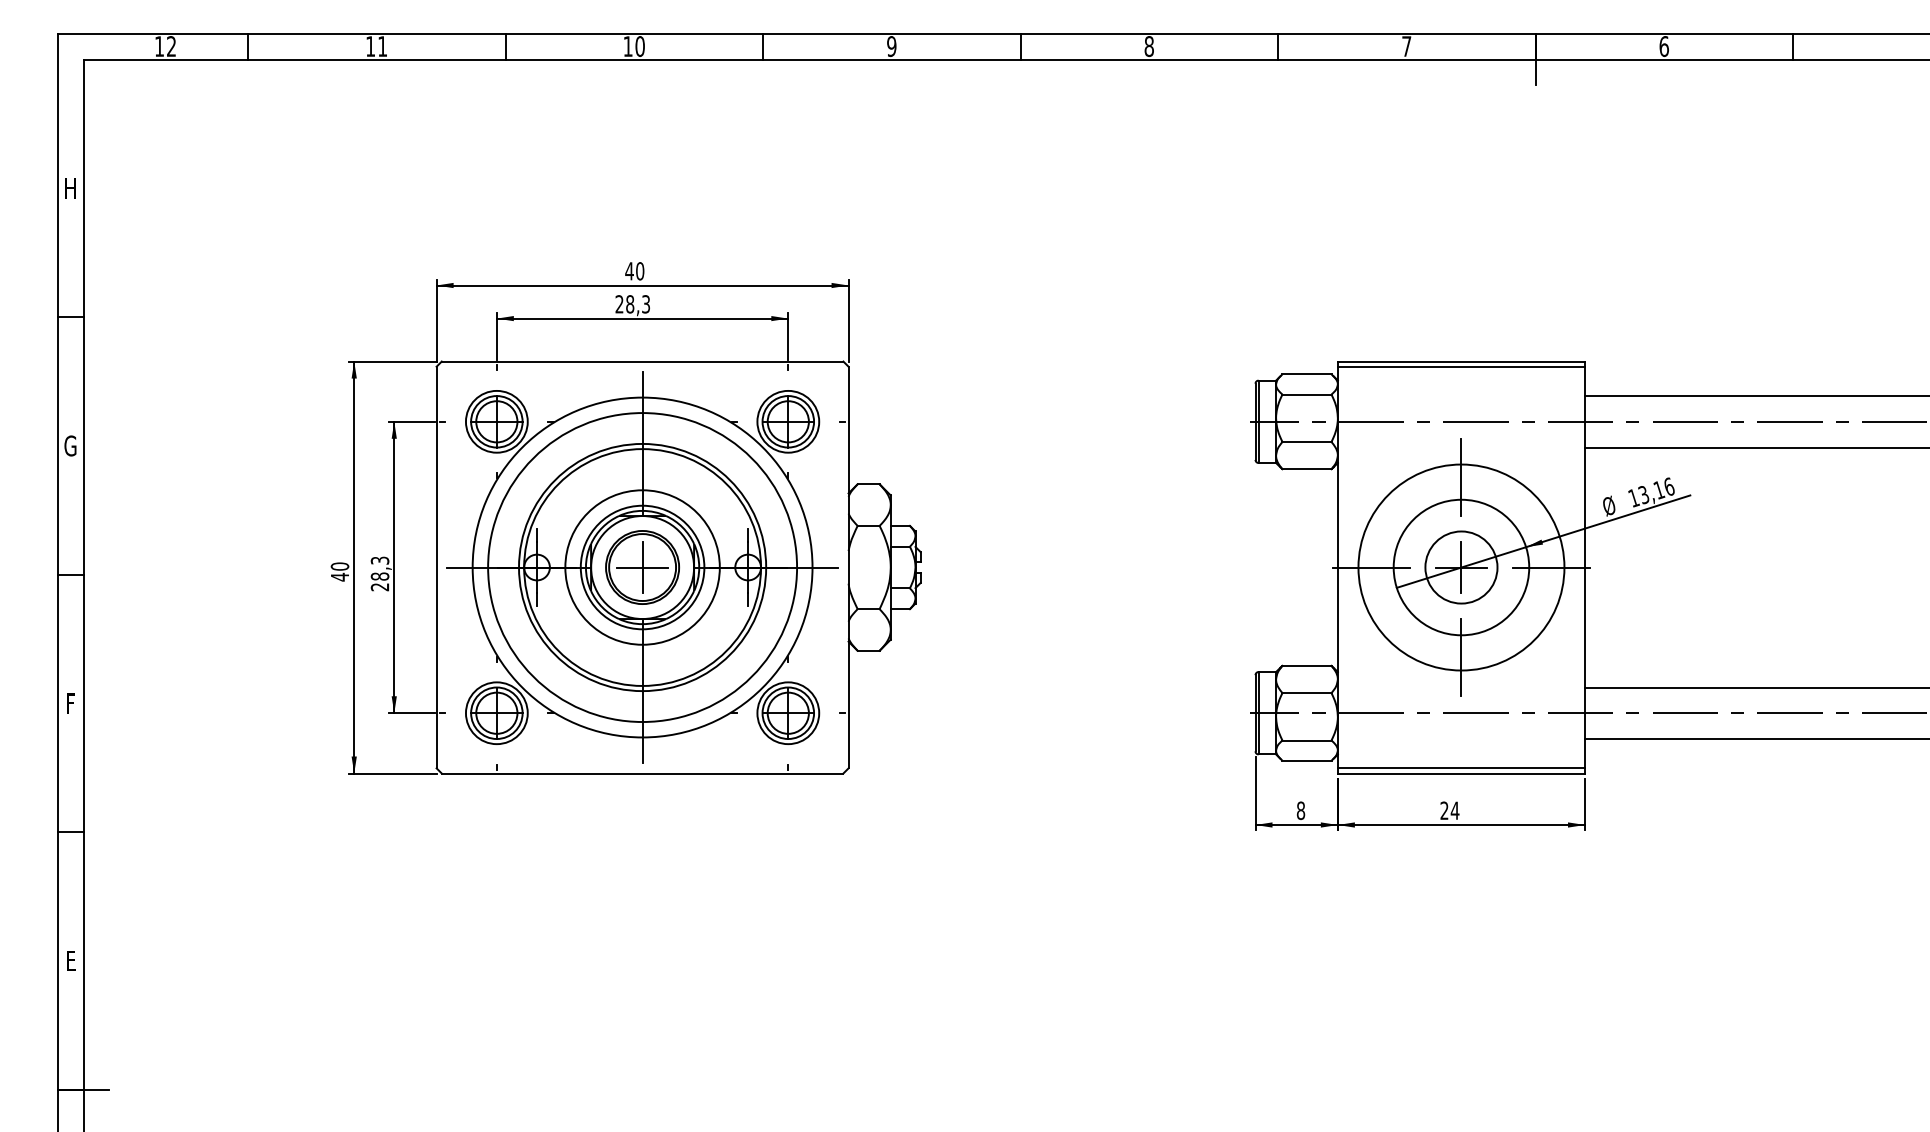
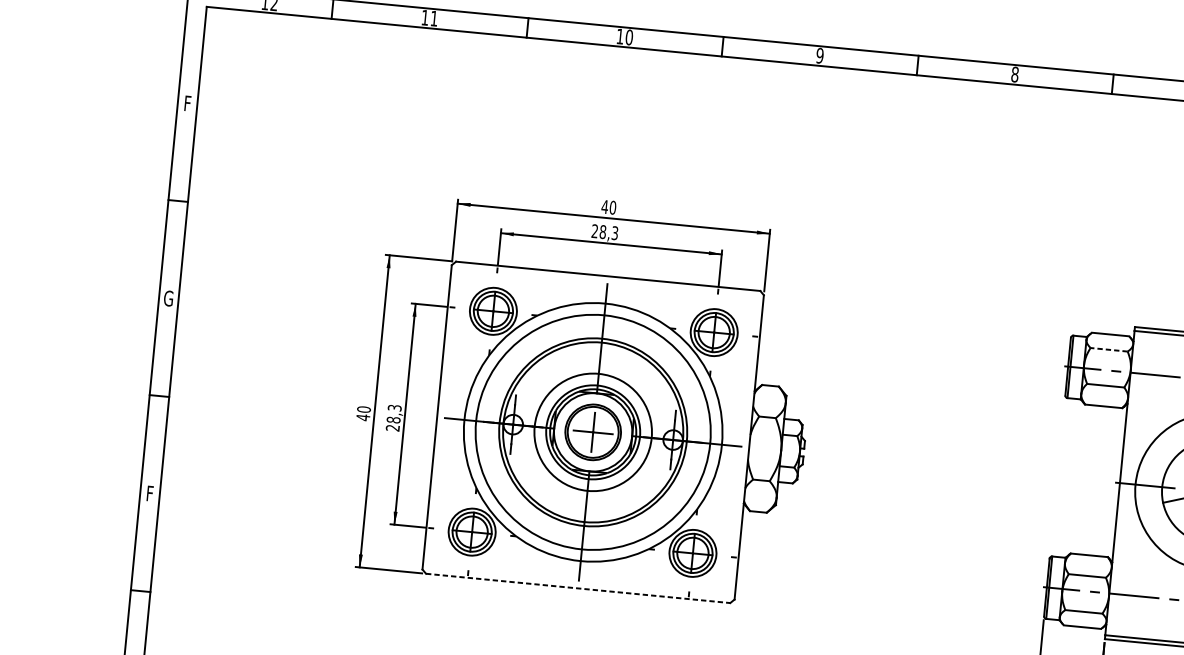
text: (70, 188) -> (187, 103), H -> F
line: (1306, 394) -> (1108, 349), solid -> dashed
line: (642, 773) -> (578, 588), solid -> dashed

